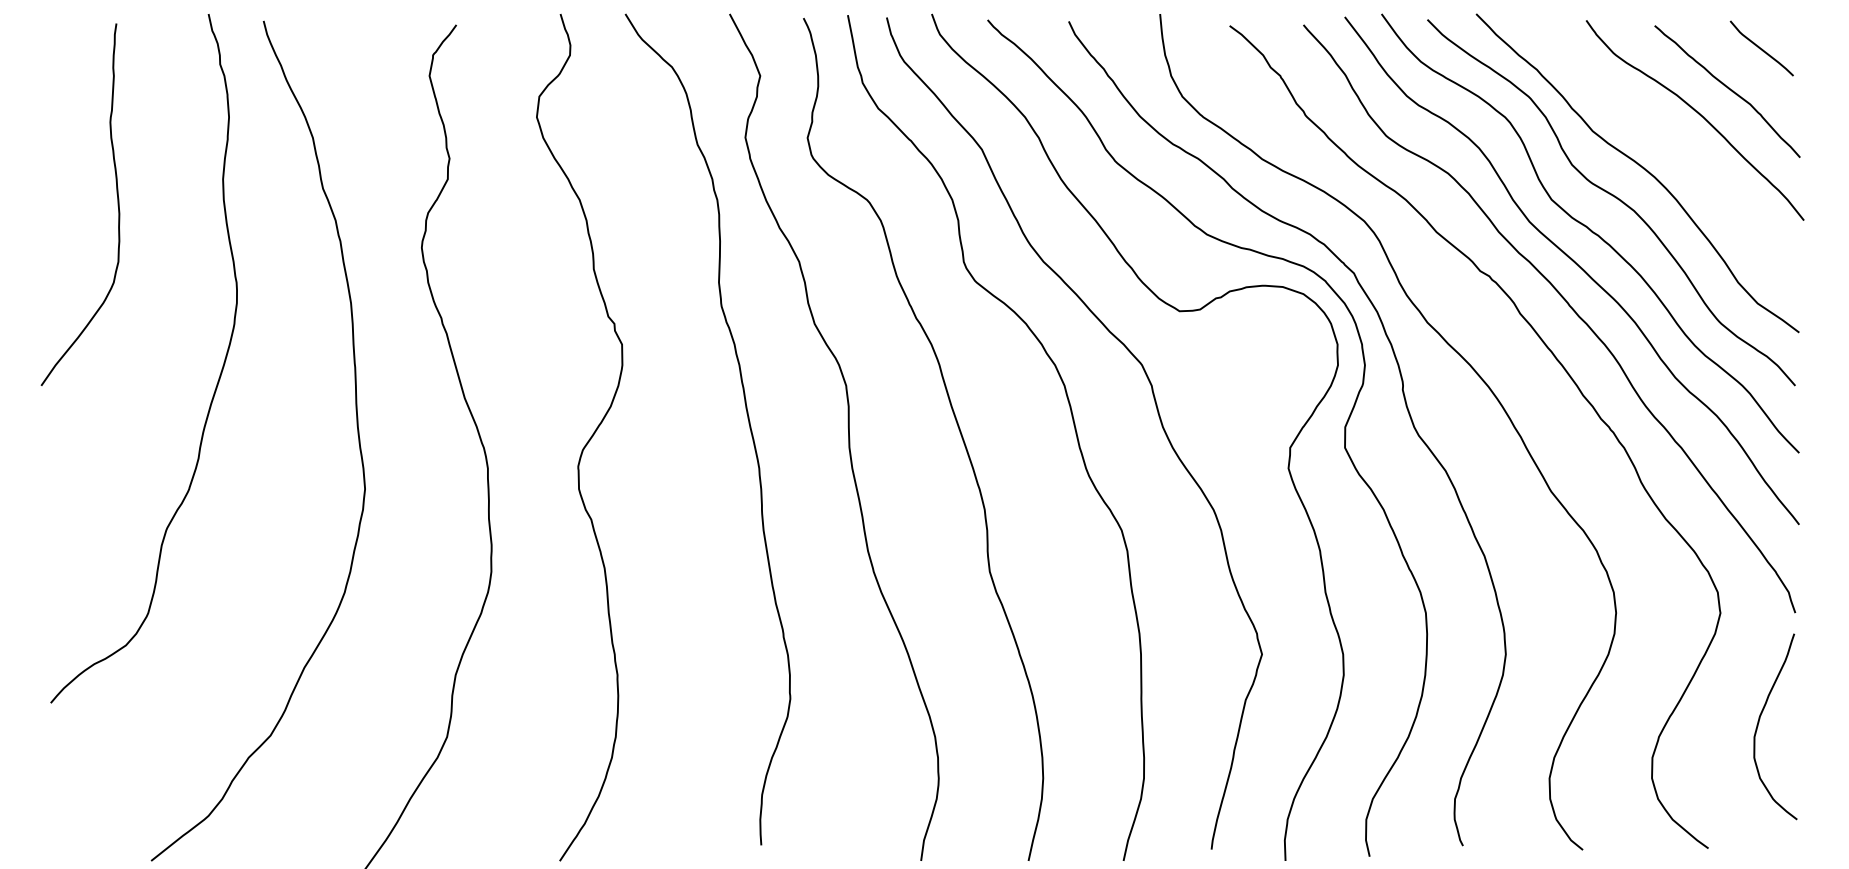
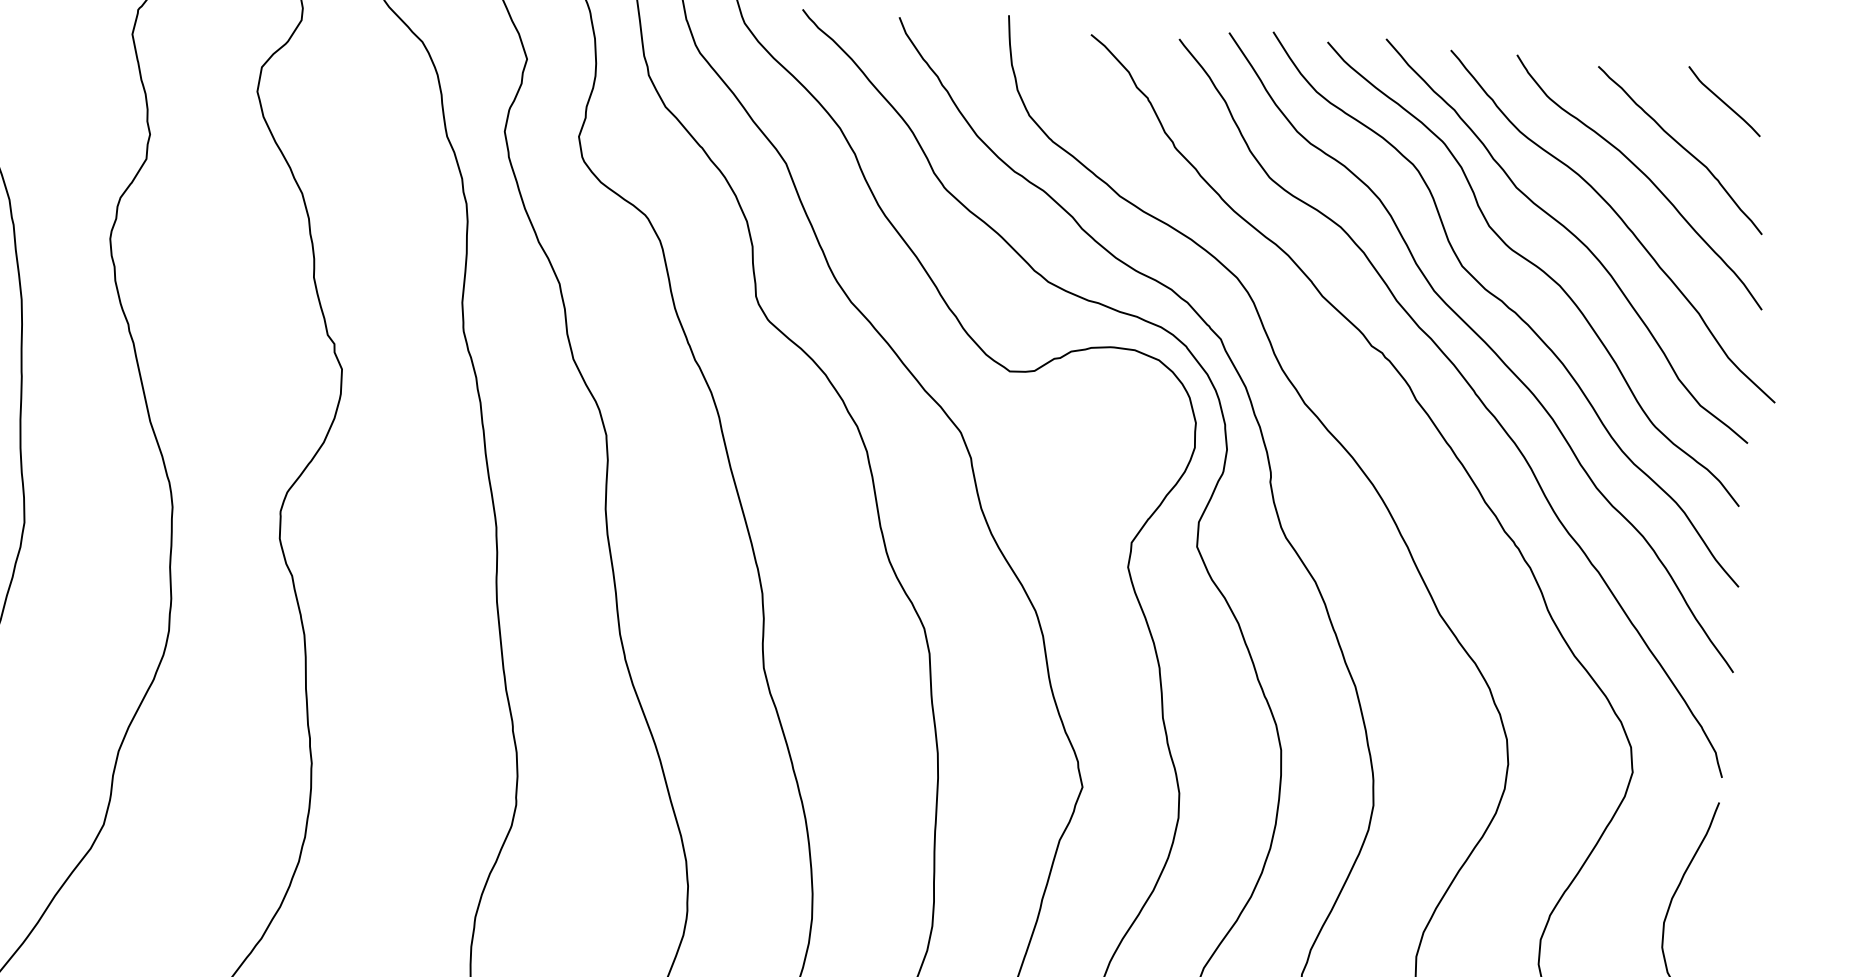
curve: (1682, 154) -> (1621, 222), added

